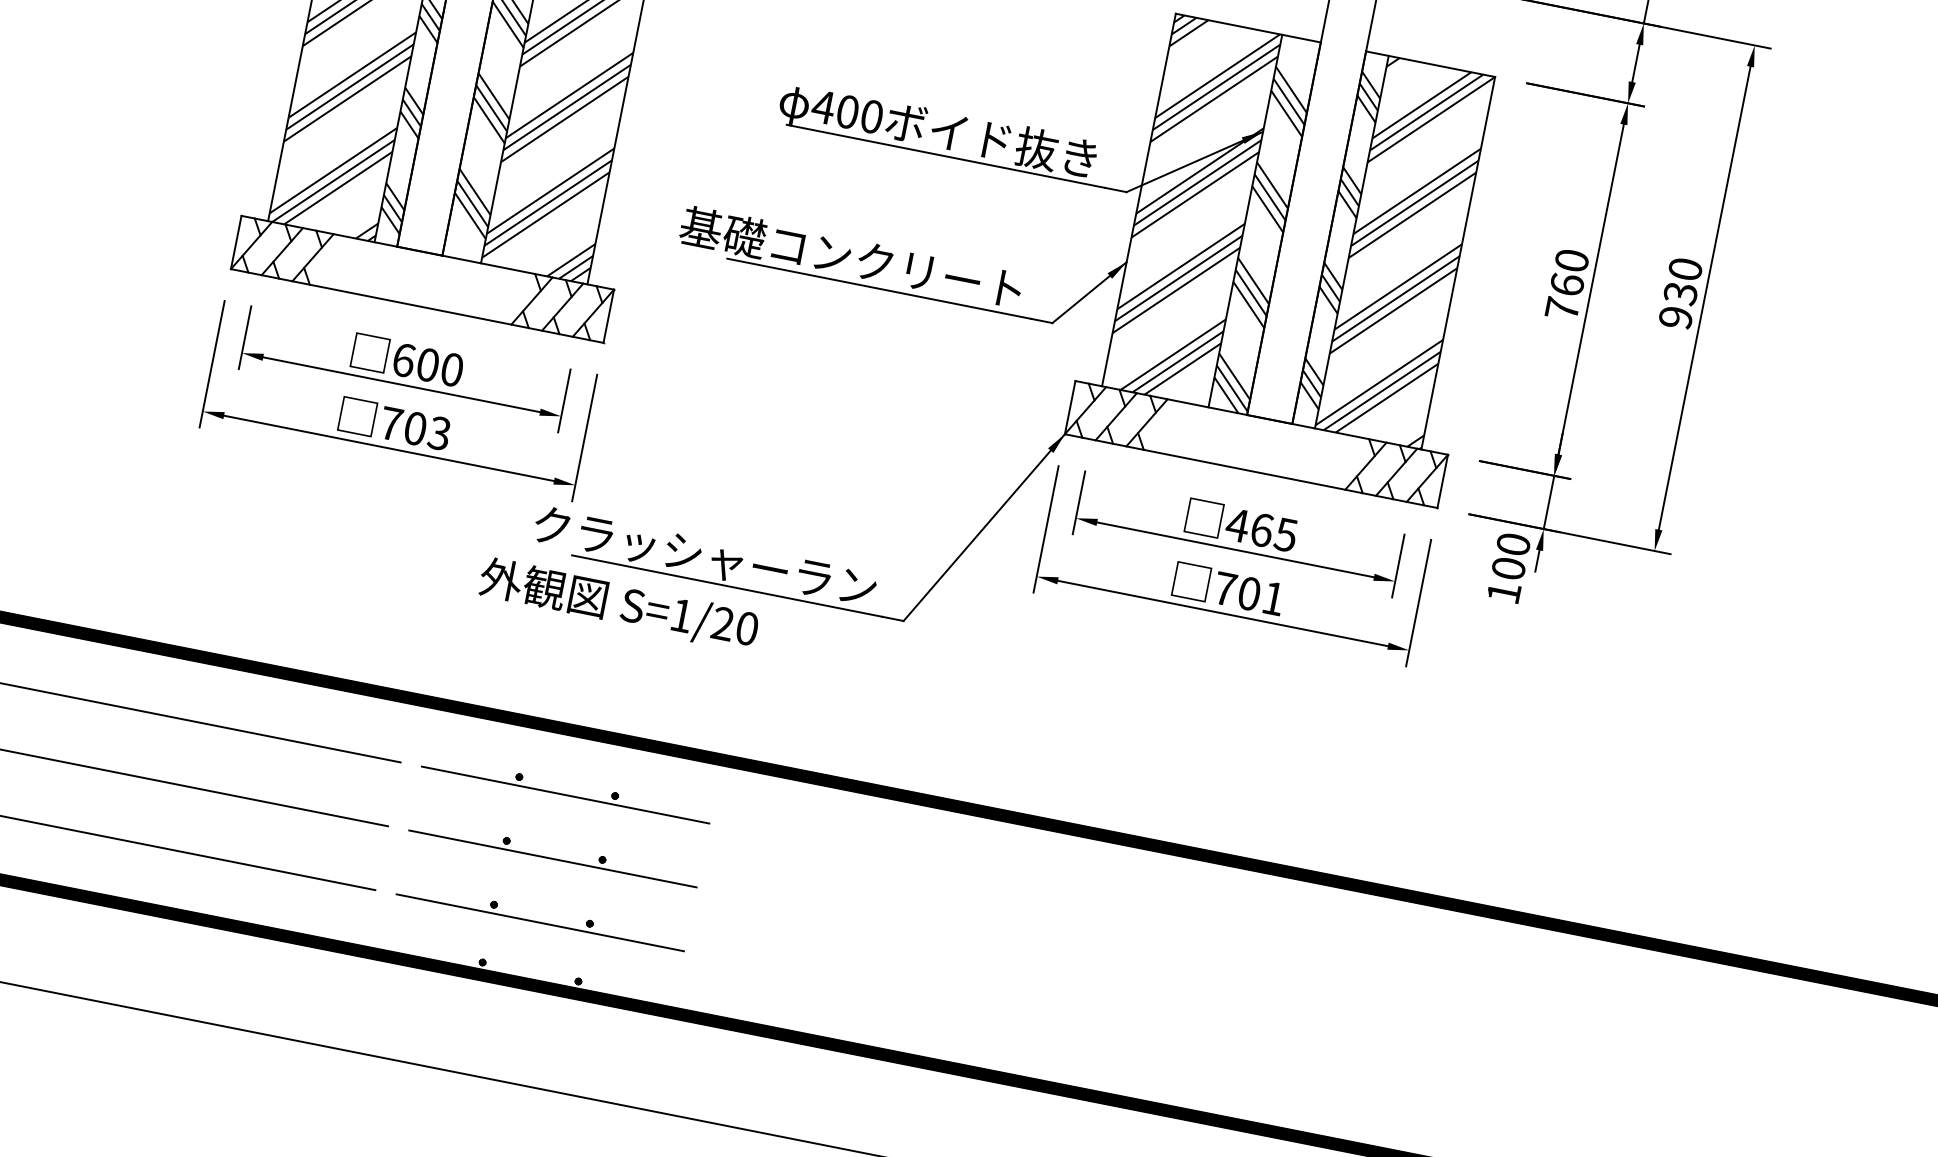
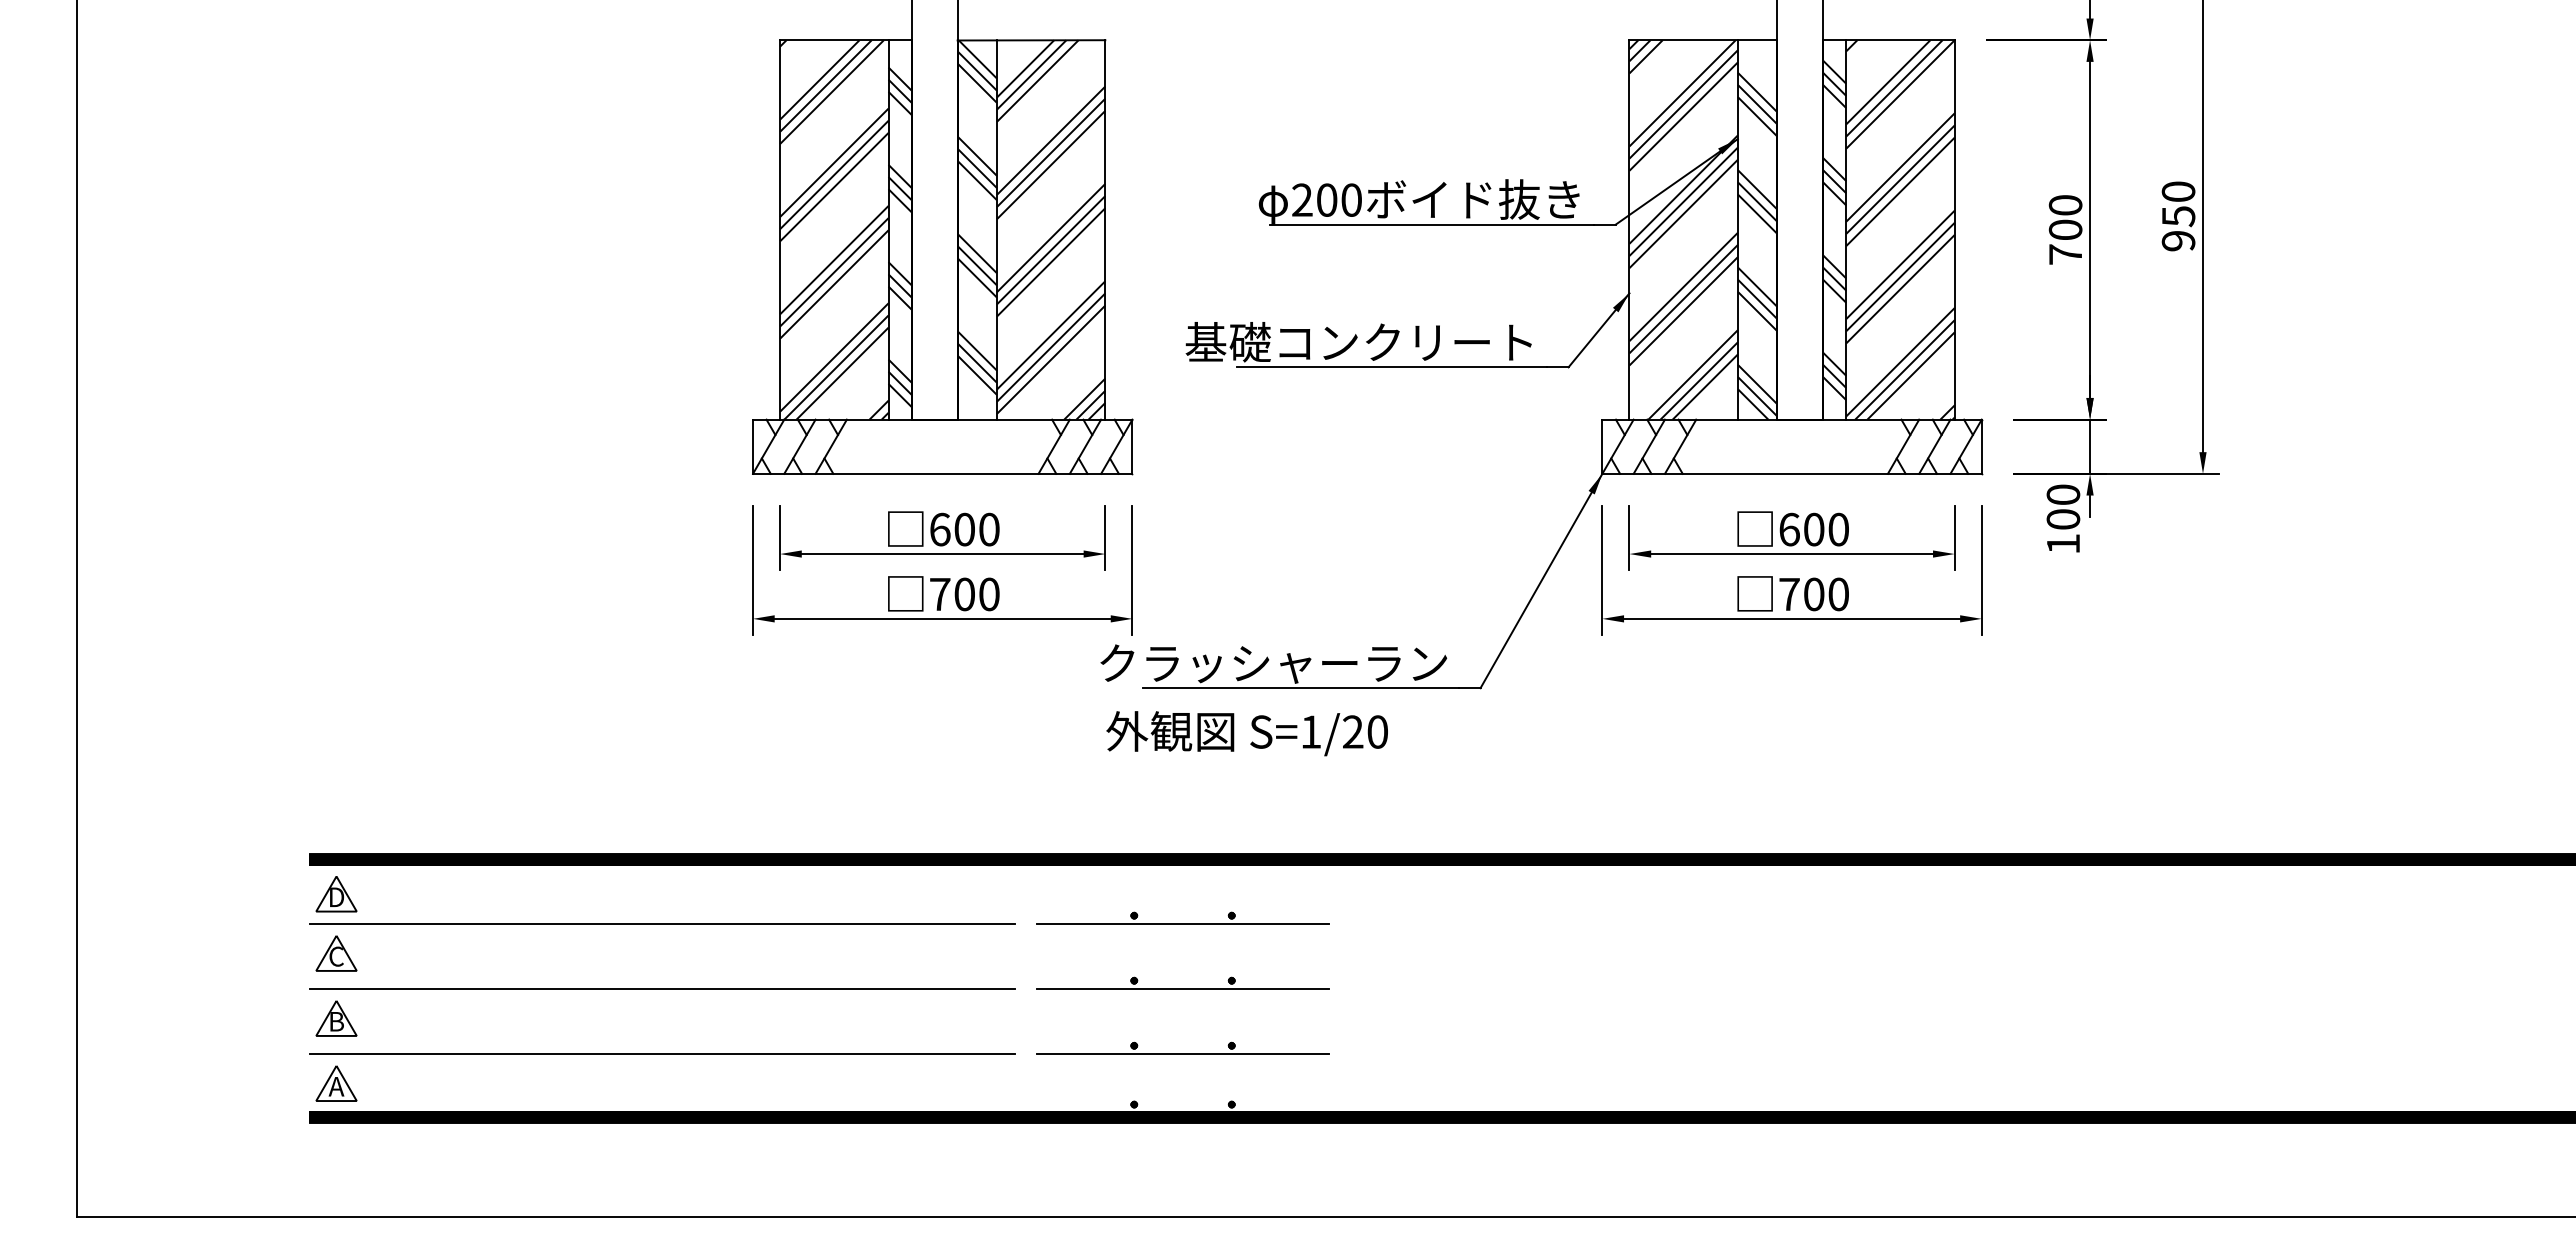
text: (823, 106) -> (1302, 199), 400 -> 200
text: (1567, 284) -> (2065, 229), 760 -> 700
text: (1679, 293) -> (2177, 216), 930 -> 950
text: (438, 433) -> (988, 594), 703 -> 700
text: (1261, 529) -> (1813, 529), 465 -> 600
text: (1273, 598) -> (1838, 594), 701 -> 700
text: (618, 604) -> (1246, 733), moved

